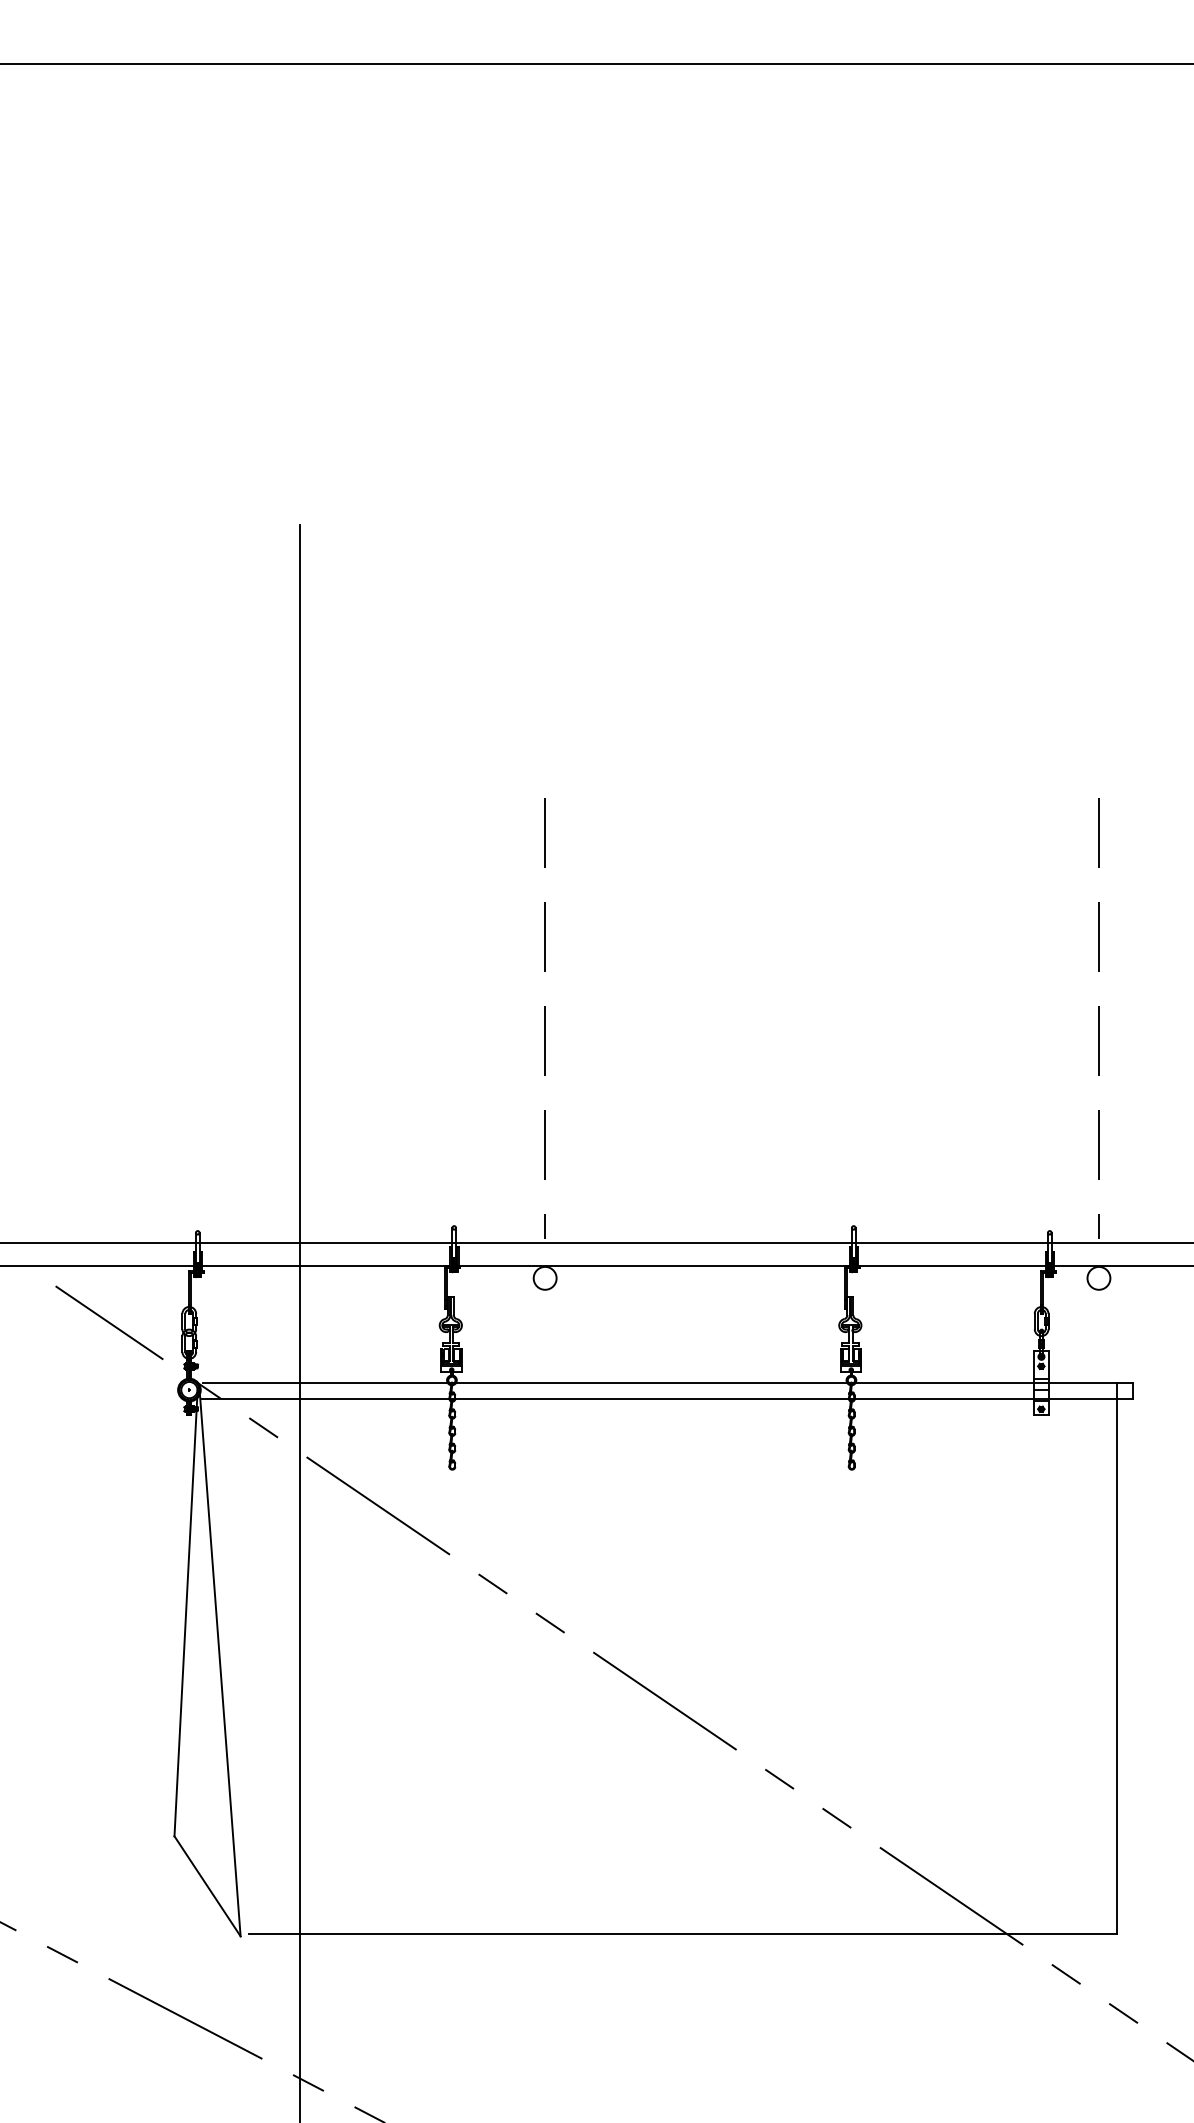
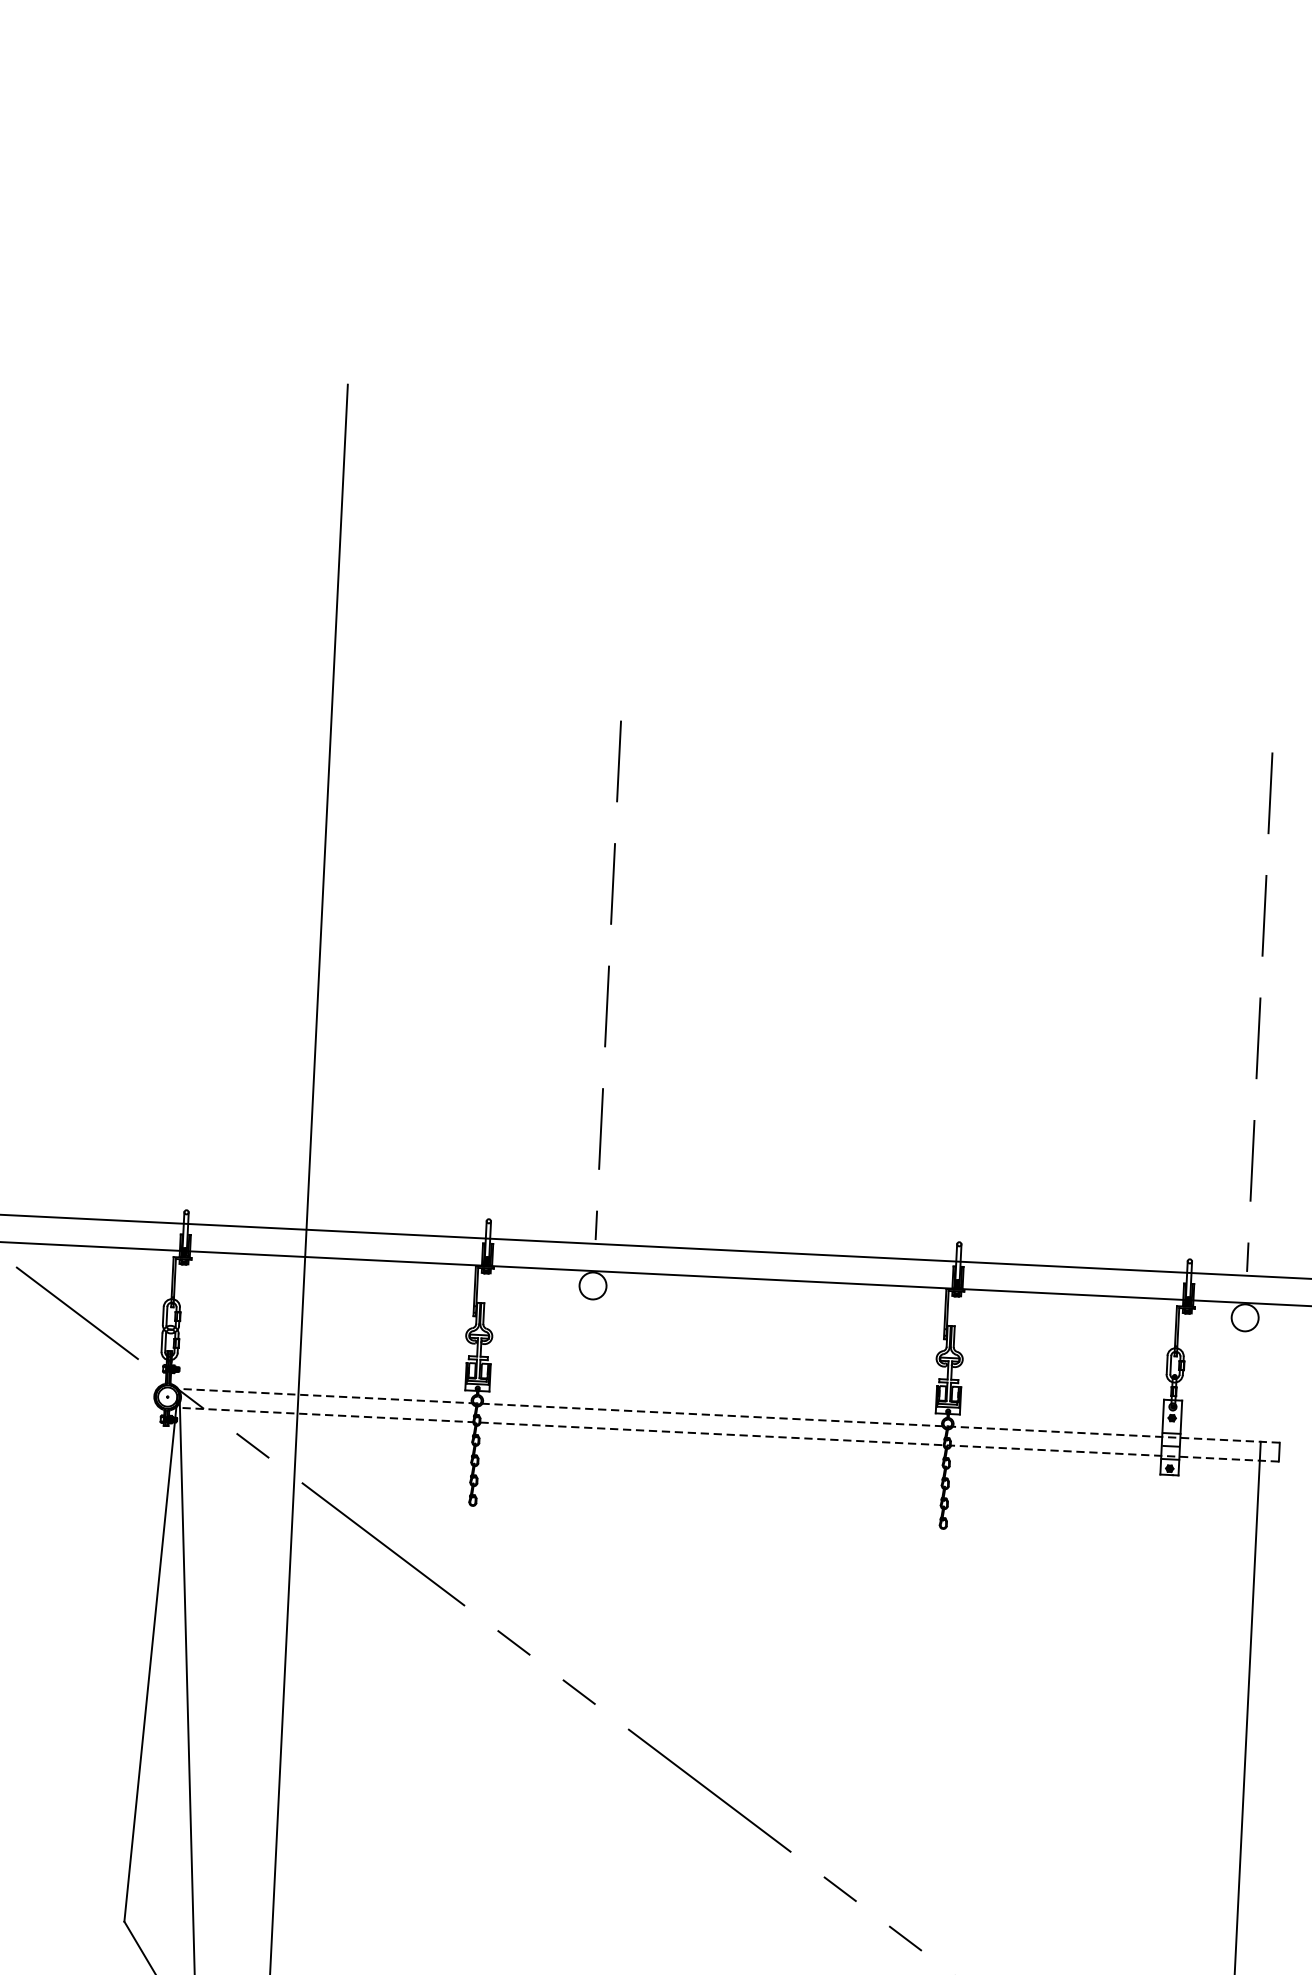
line: (668, 1382) -> (732, 1415), solid -> dashed
line: (666, 1398) -> (728, 1434), solid -> dashed

